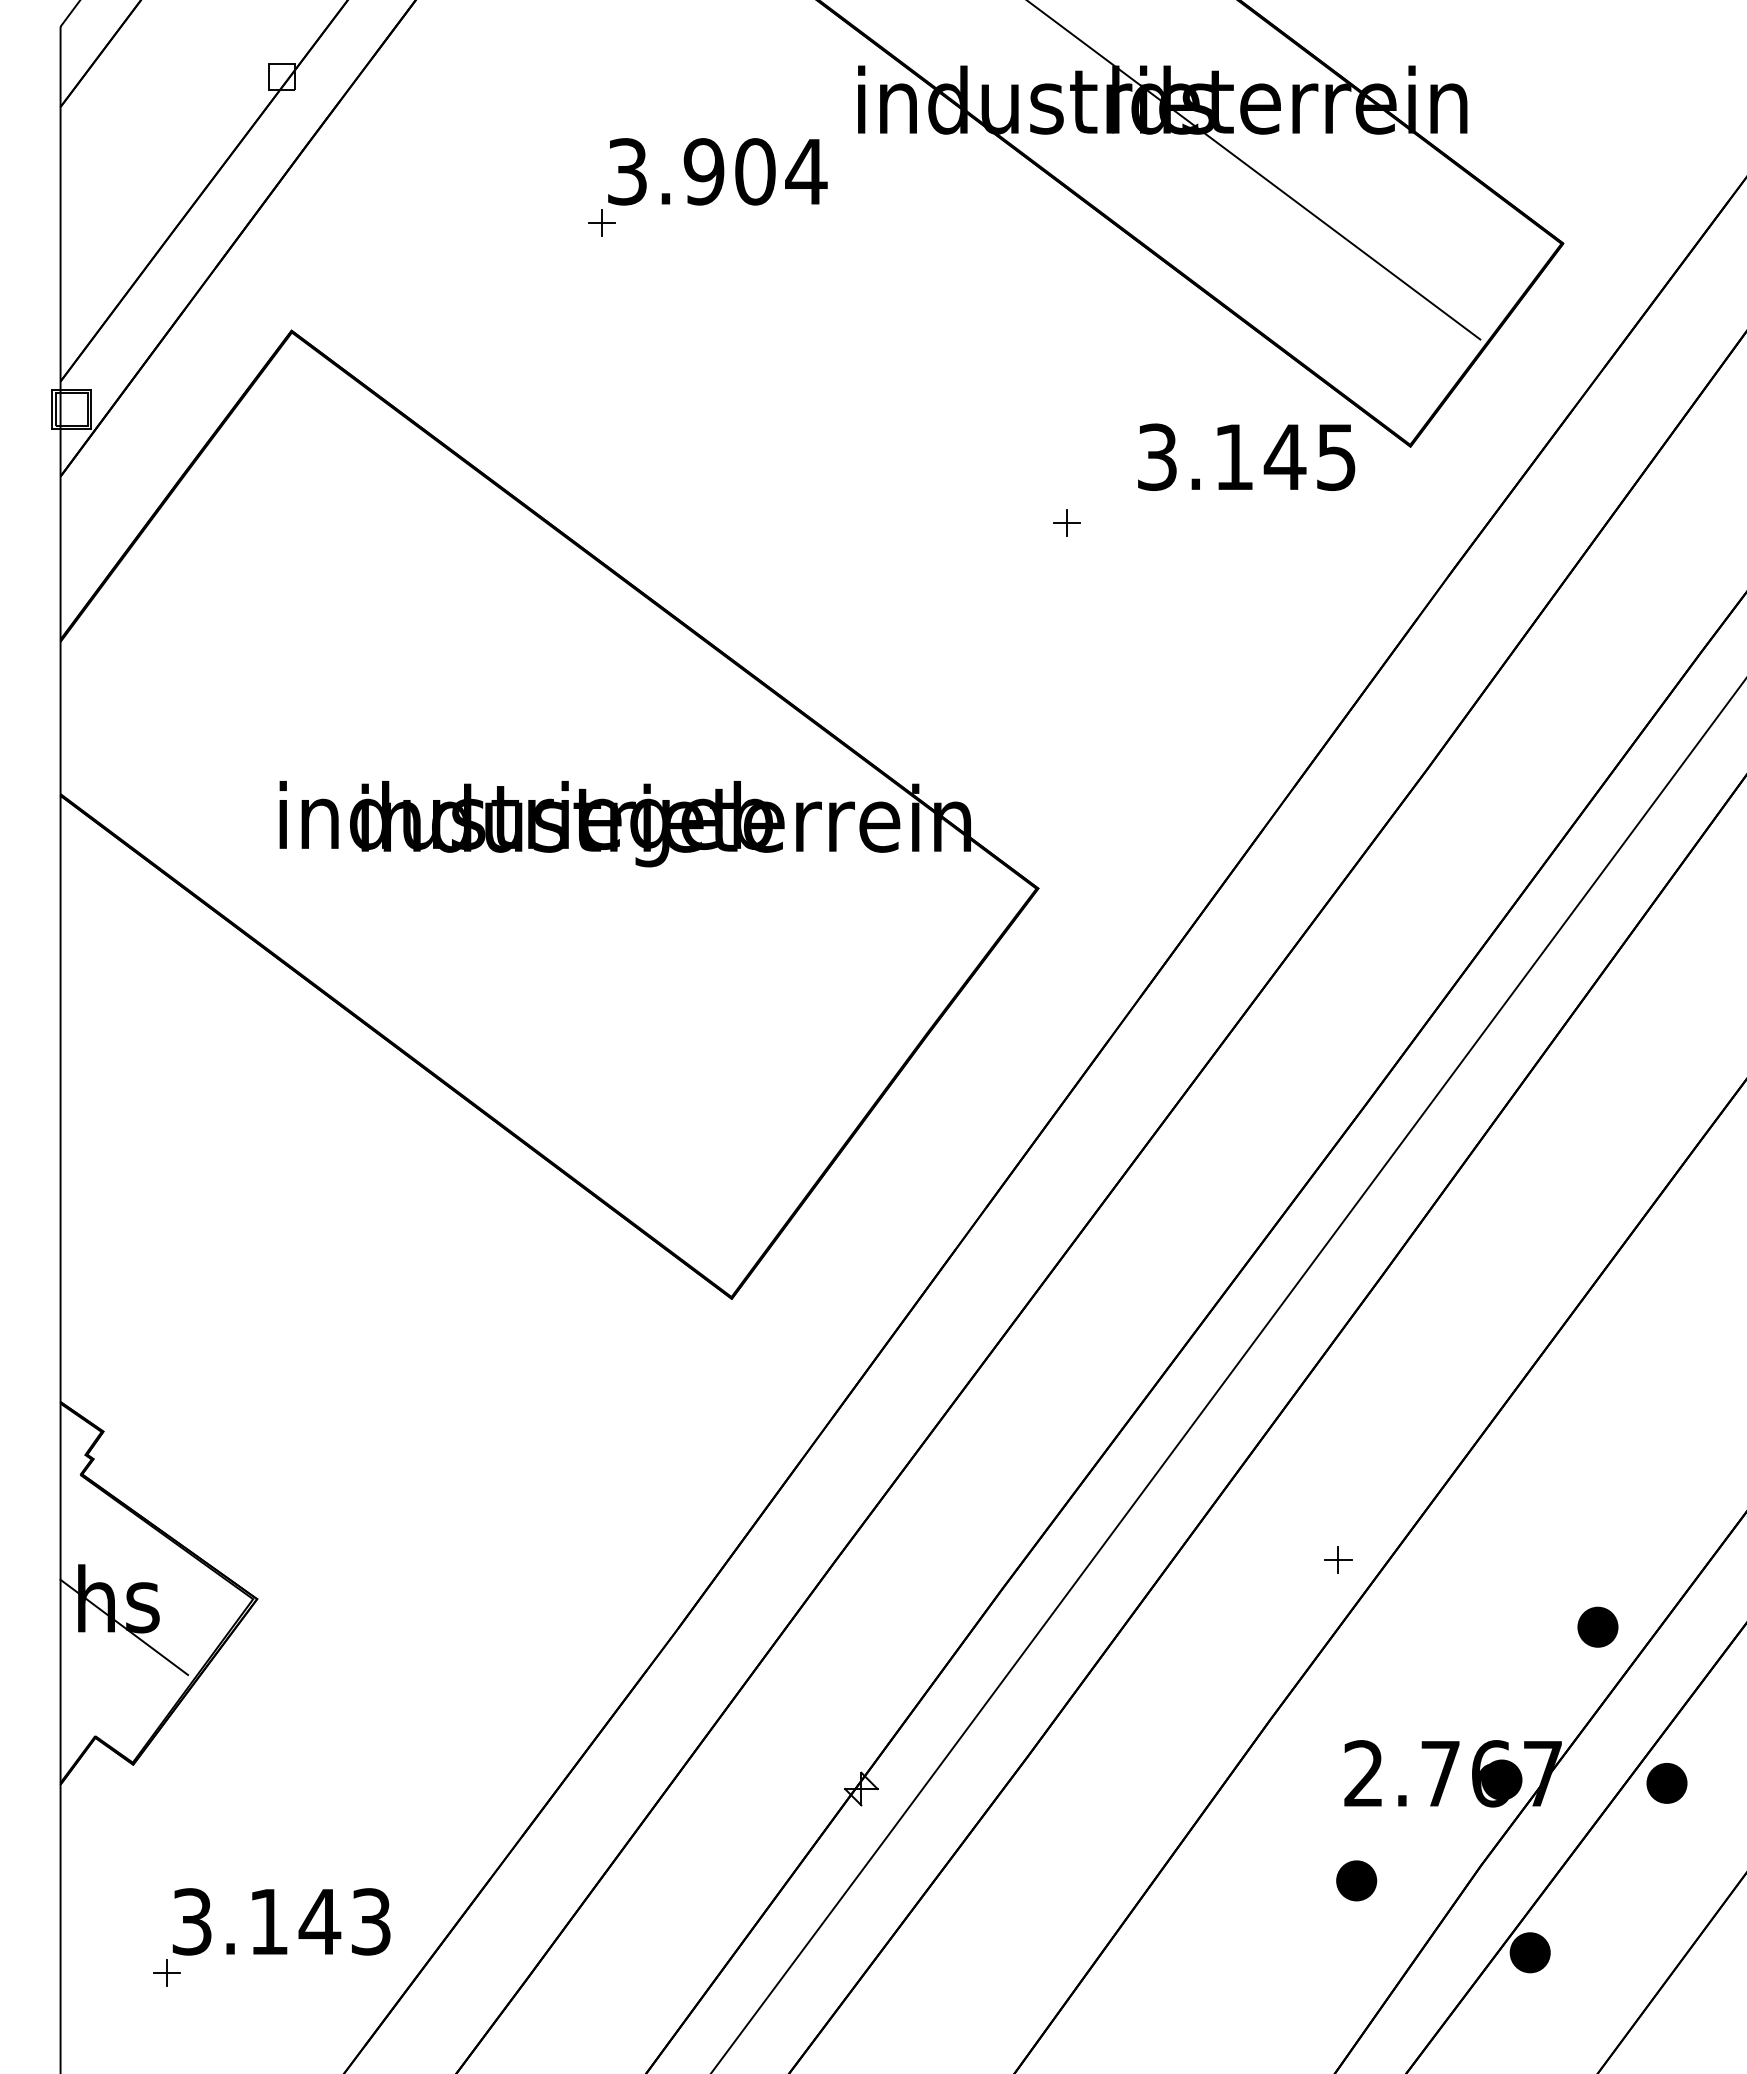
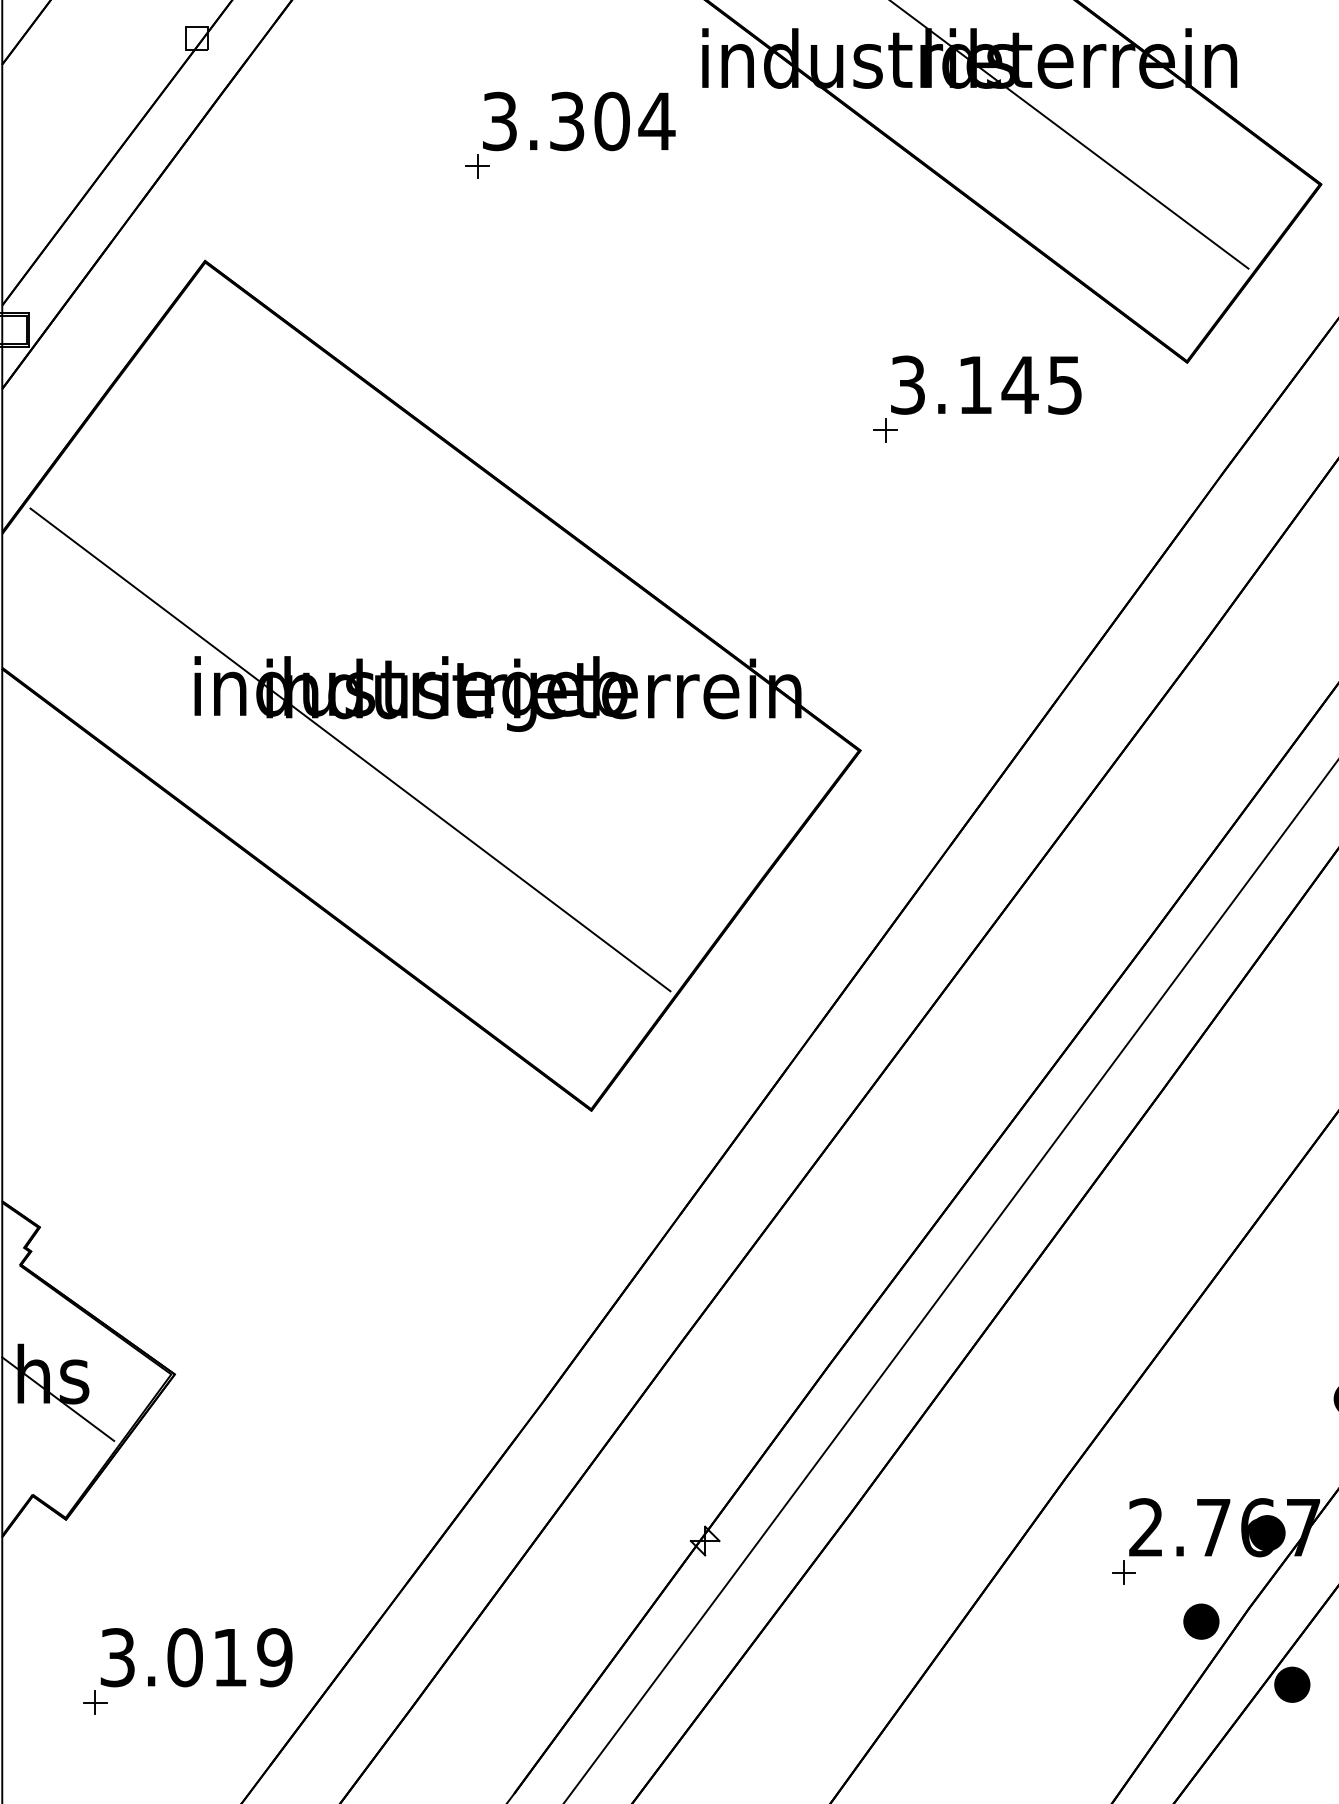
text: (703, 171) -> (566, 121), 3.904 -> 3.304
text: (1246, 456) -> (986, 384), moved
line: (456, 887) -> (349, 749), added
part: (1338, 1559) -> (1124, 1572), moved
part: (1356, 1880) -> (1201, 1621), moved
text: (319, 1921) -> (229, 1657), 3.143 -> 3.019

